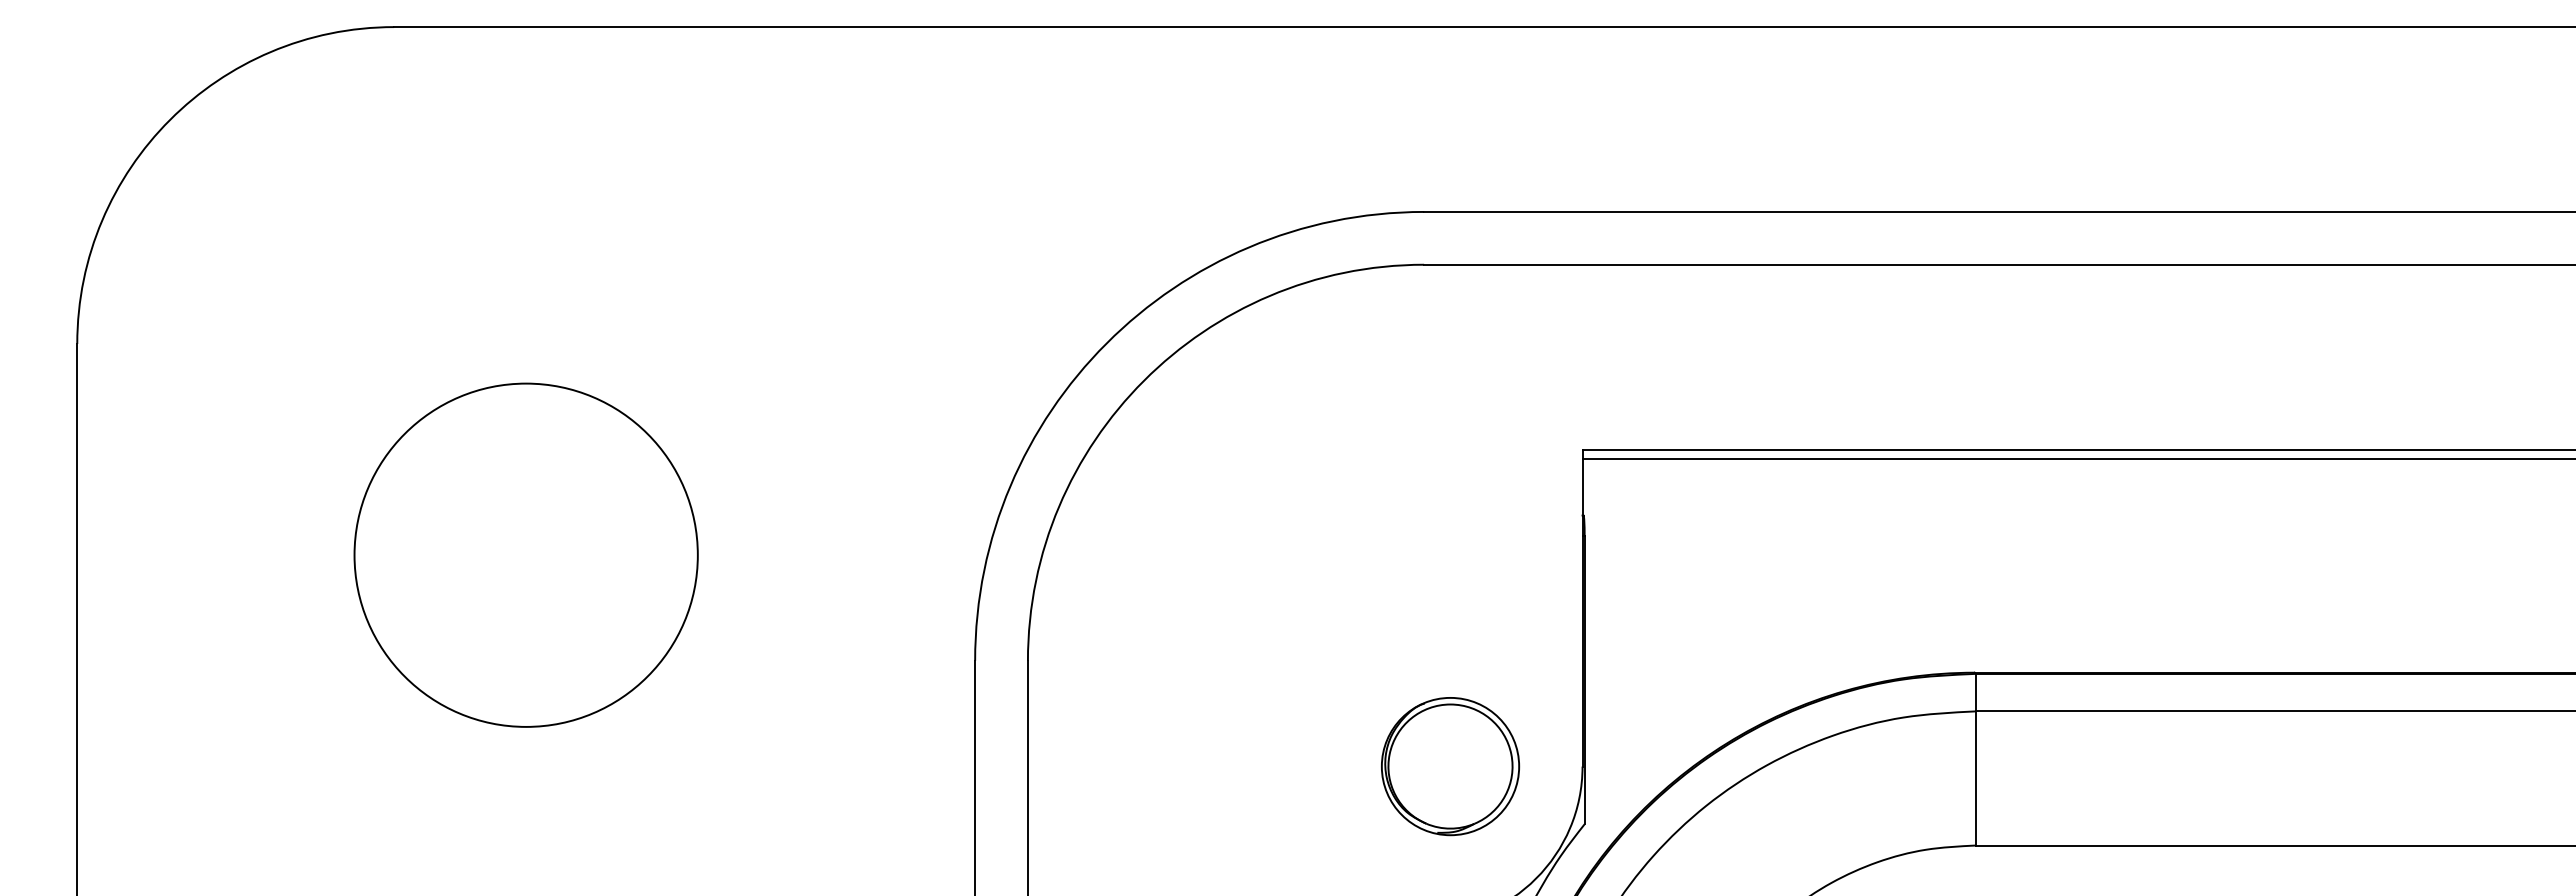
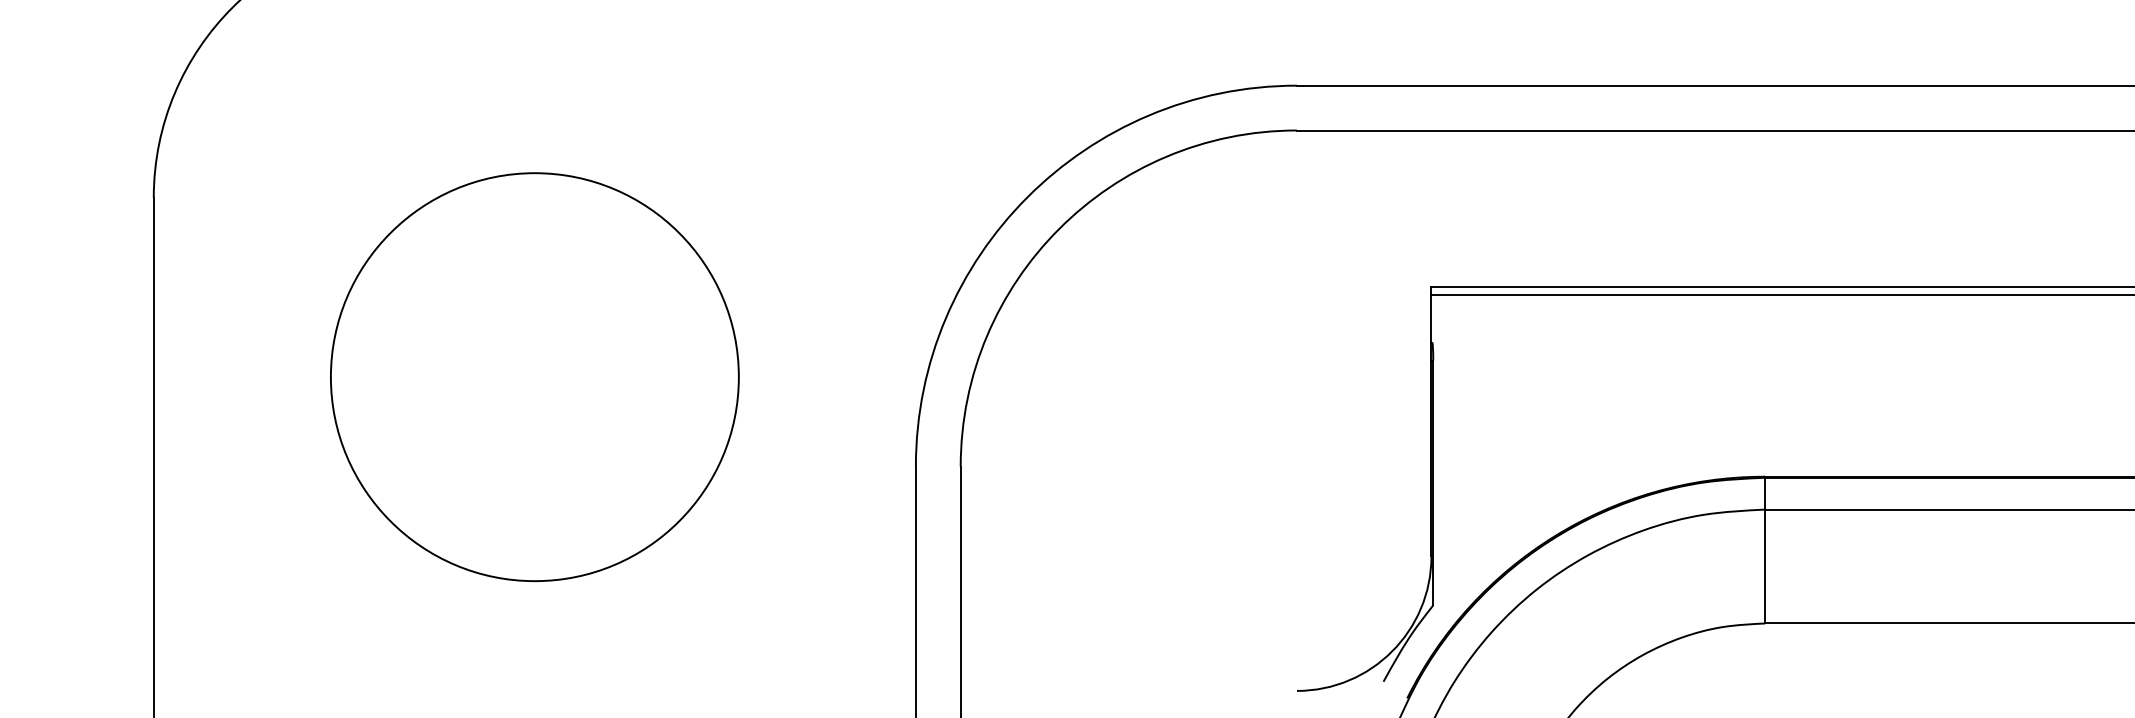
circle: (525, 554) -> (534, 376), size x1.4
part: (1450, 766) -> (1319, 556), removed

